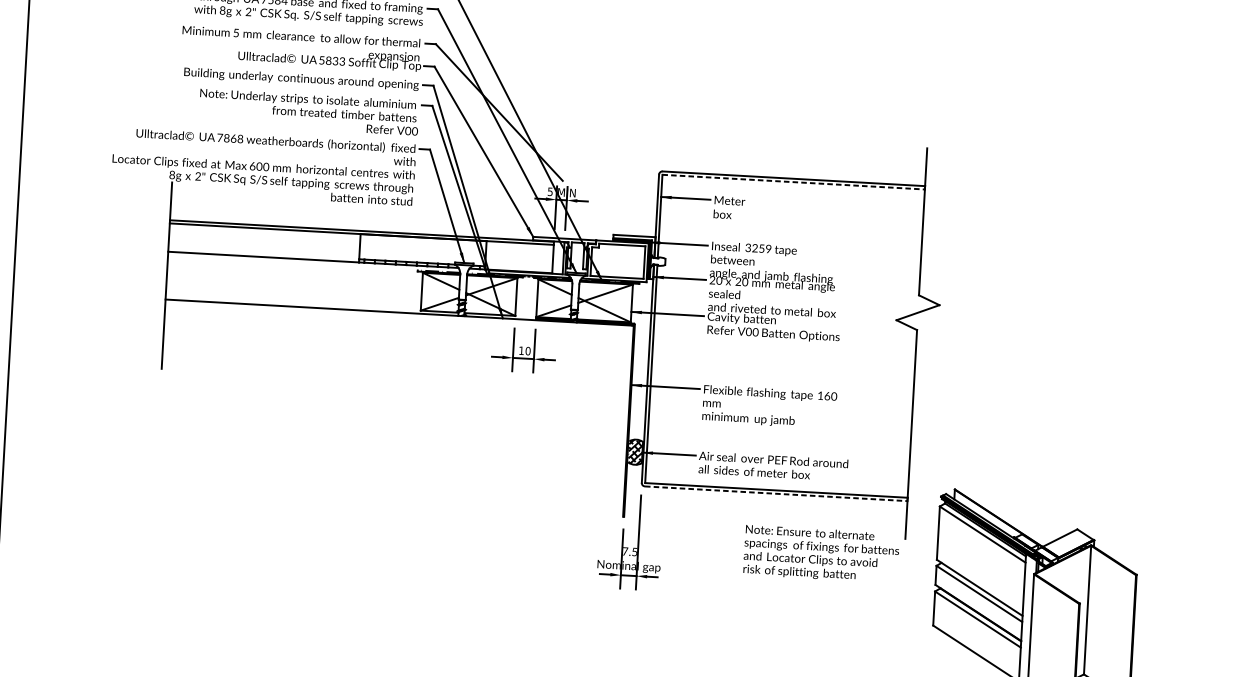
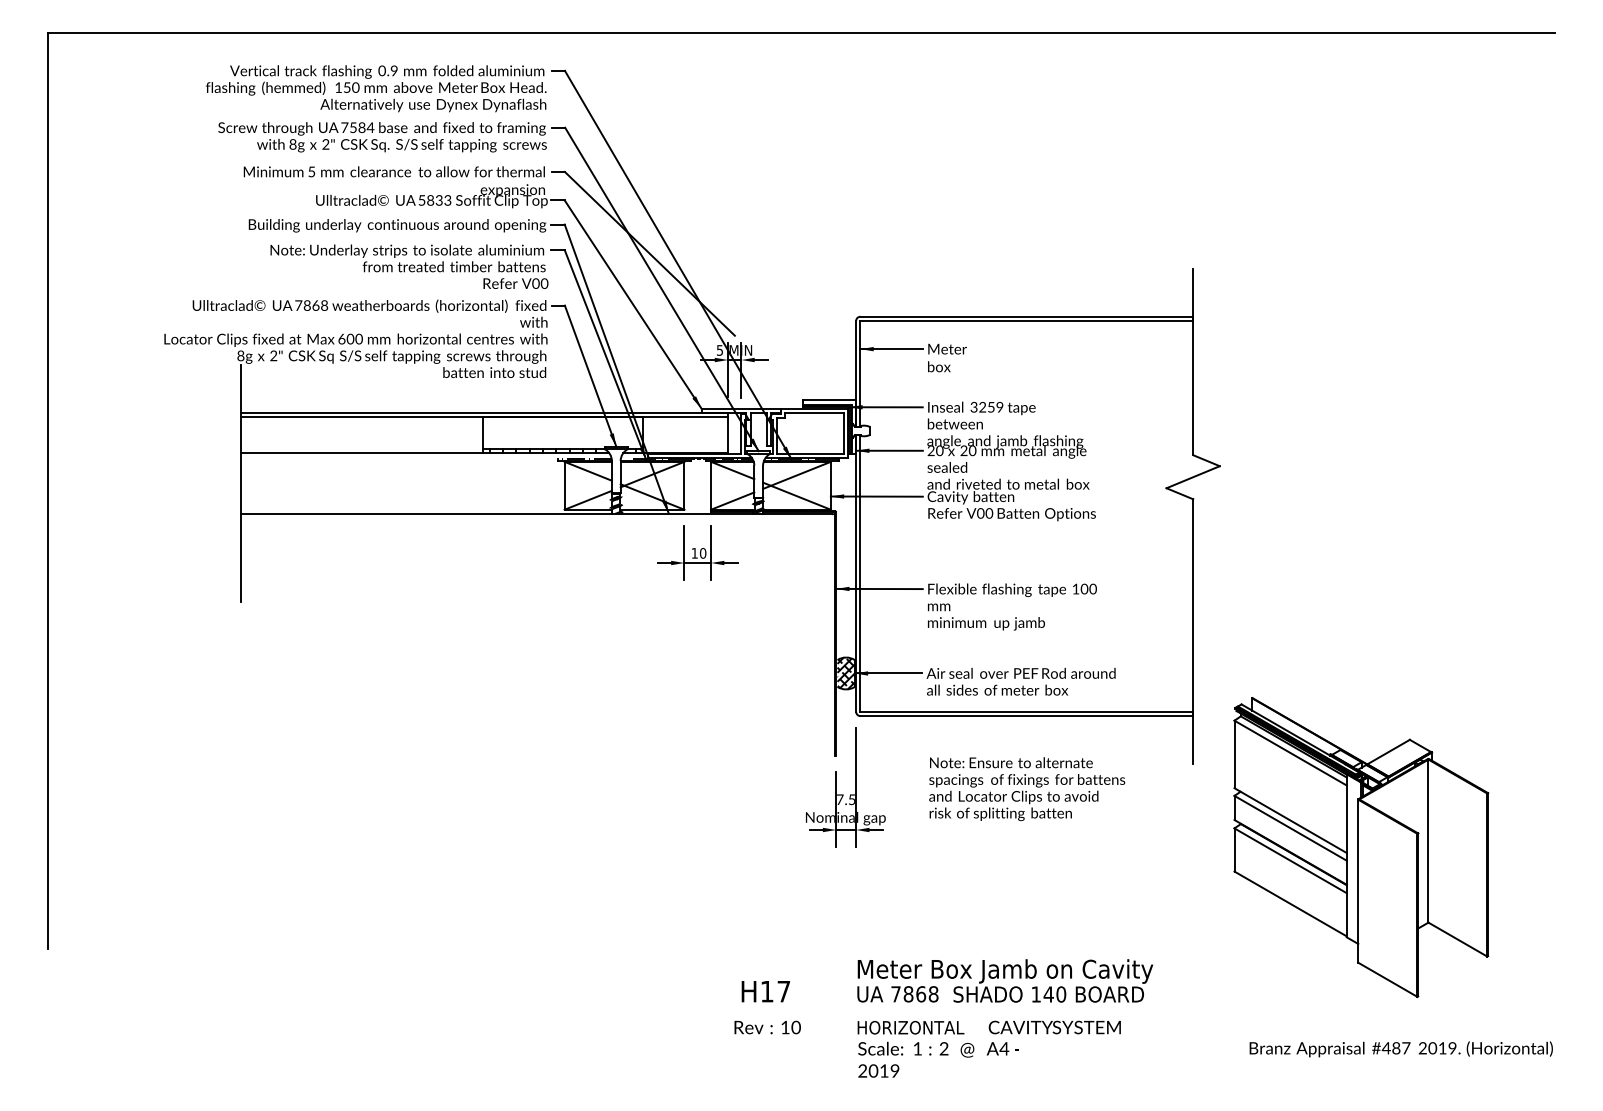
line: (794, 182) -> (1027, 321), dashed -> solid
text: (827, 395) -> (1084, 588), 160 -> 100
line: (776, 494) -> (1027, 716), dashed -> solid
text: (821, 554) -> (1027, 789), moved

